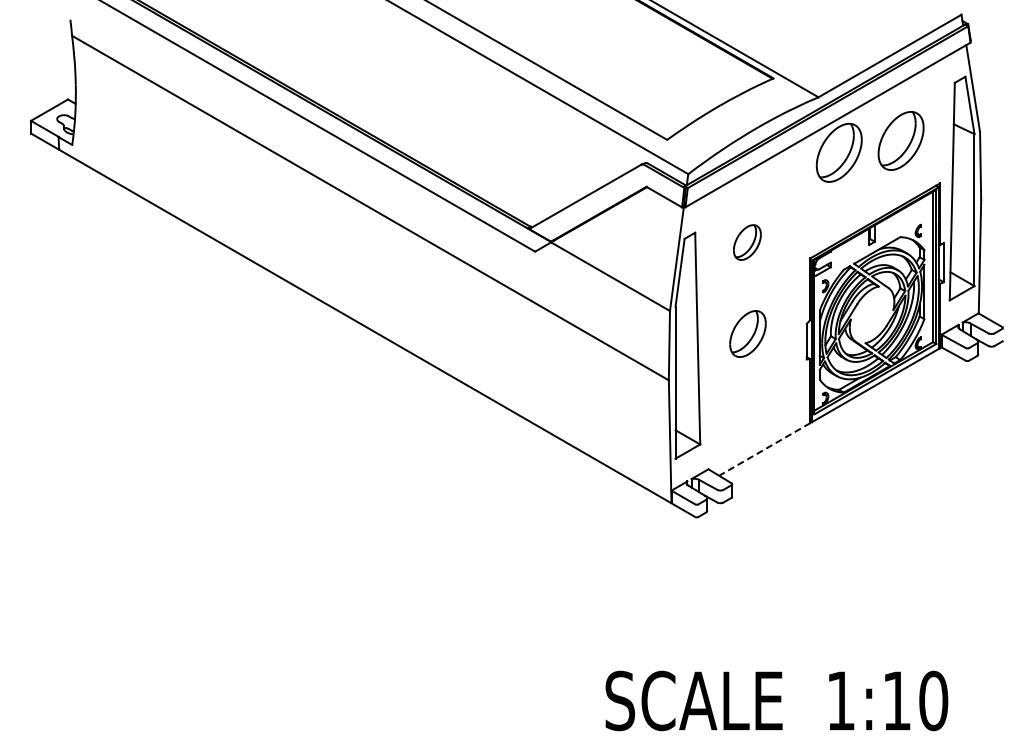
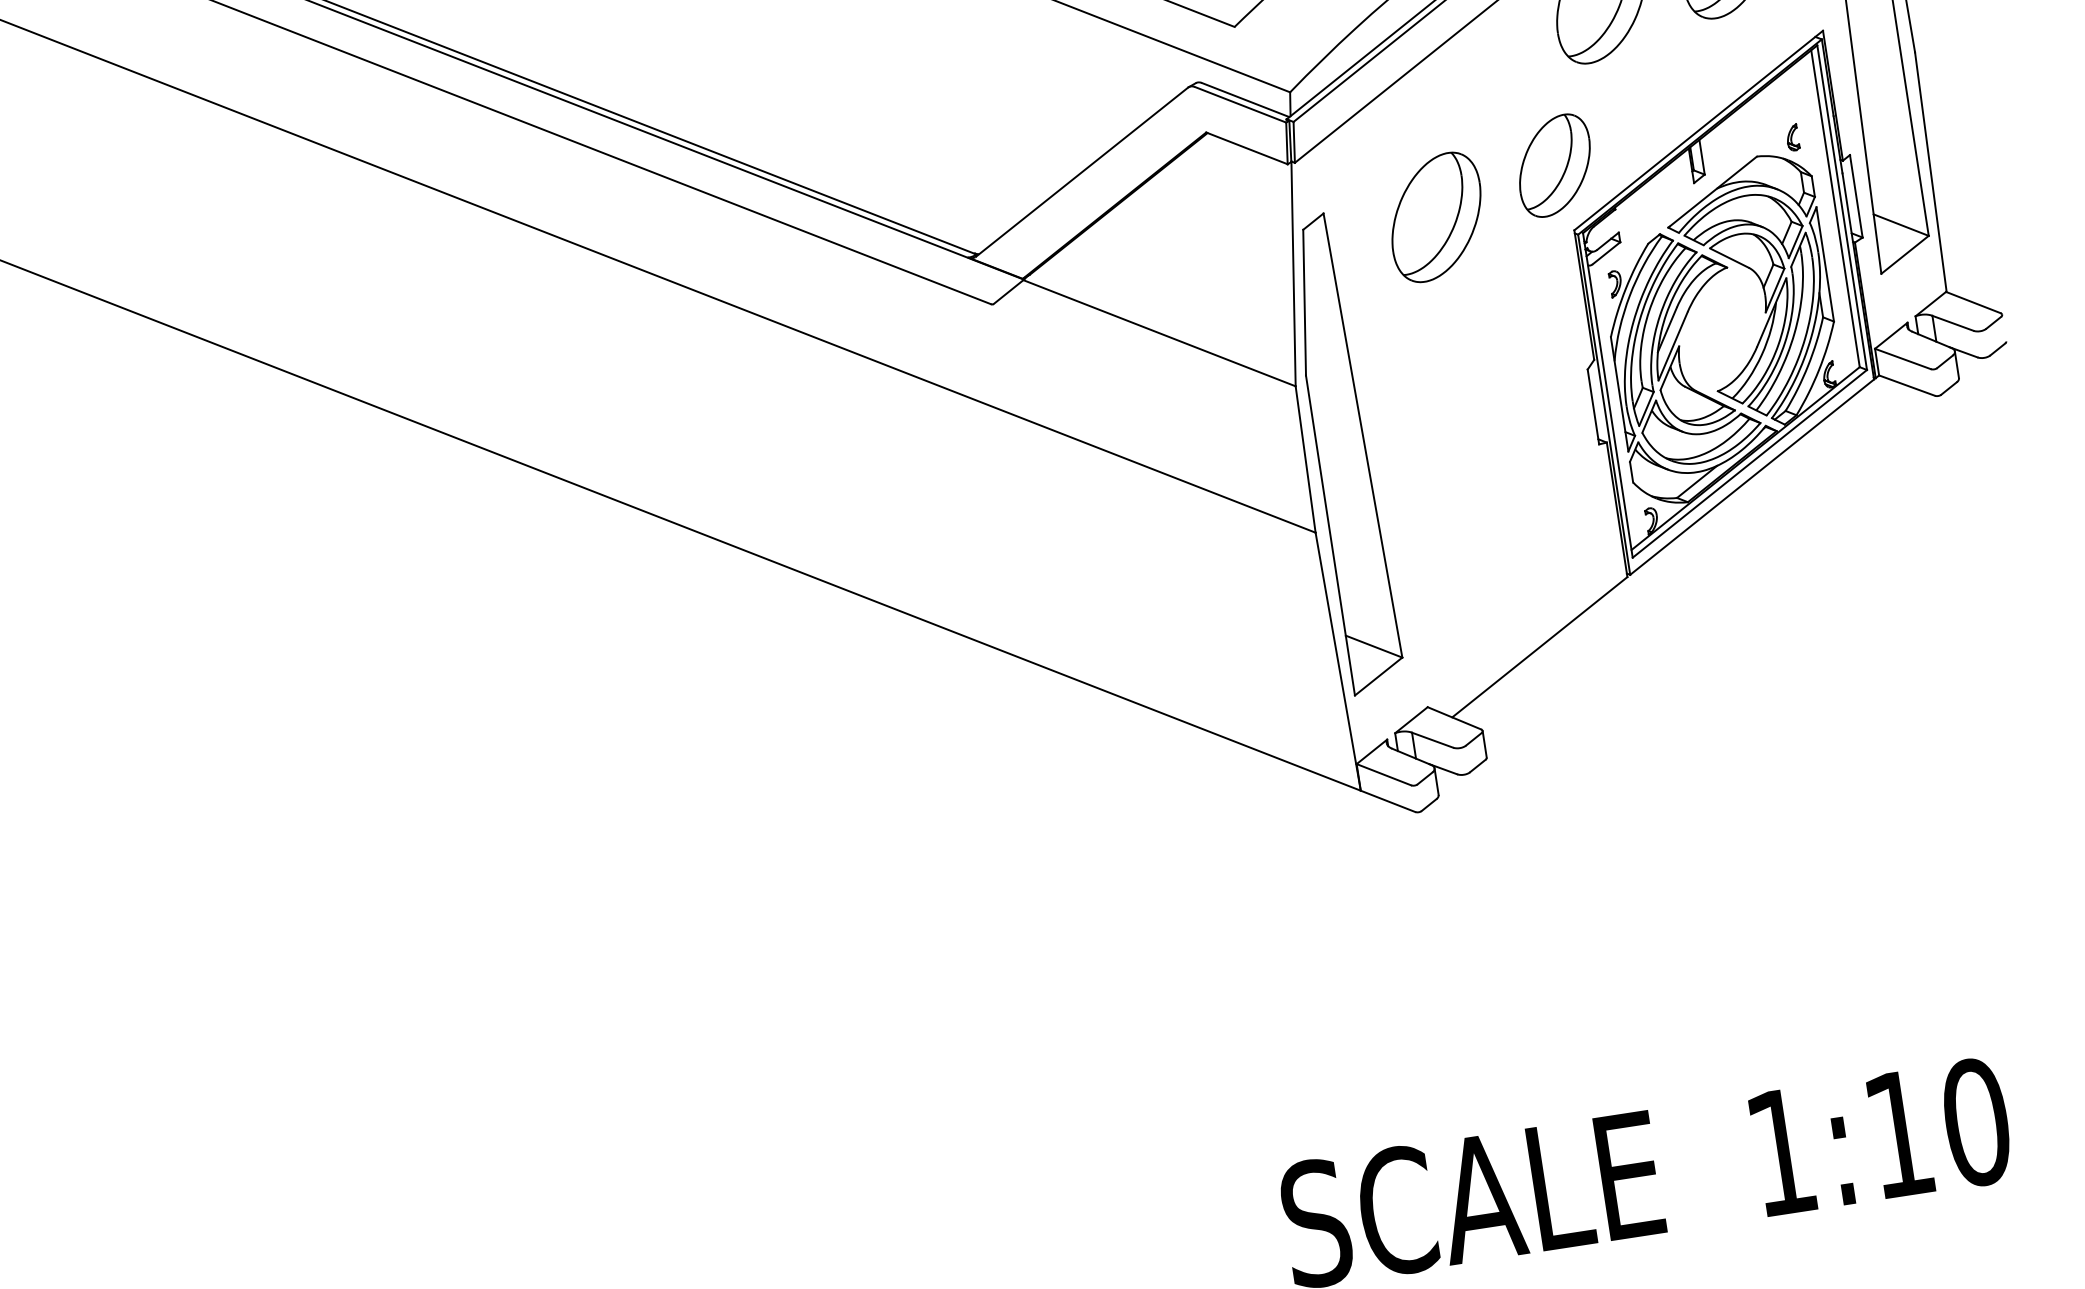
part: (747, 242) -> (1436, 217), size x1.67
part: (747, 333) -> (1553, 164), moved
line: (764, 449) -> (1539, 647), dashed -> solid

